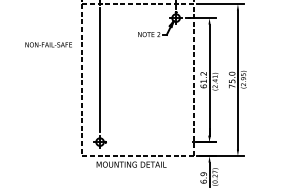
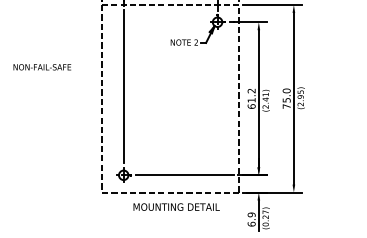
text: (48, 45) -> (42, 67), moved
line: (149, 142) -> (184, 175), added
text: (131, 164) -> (176, 206), moved

